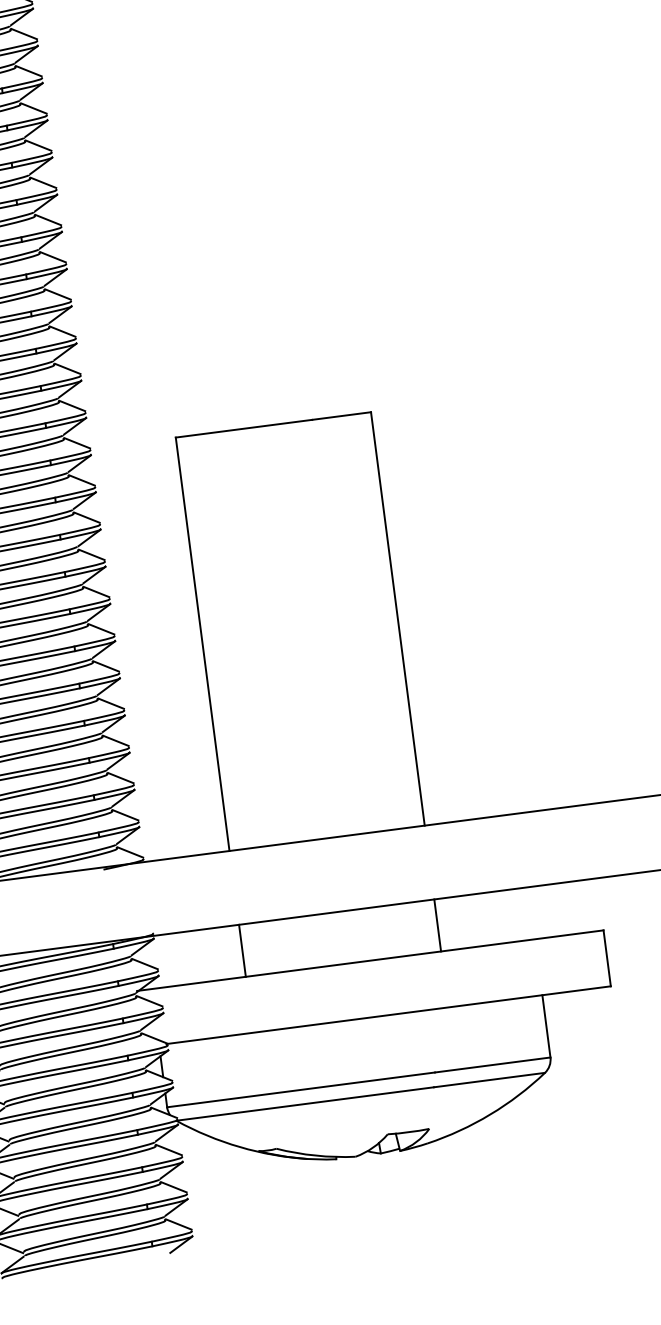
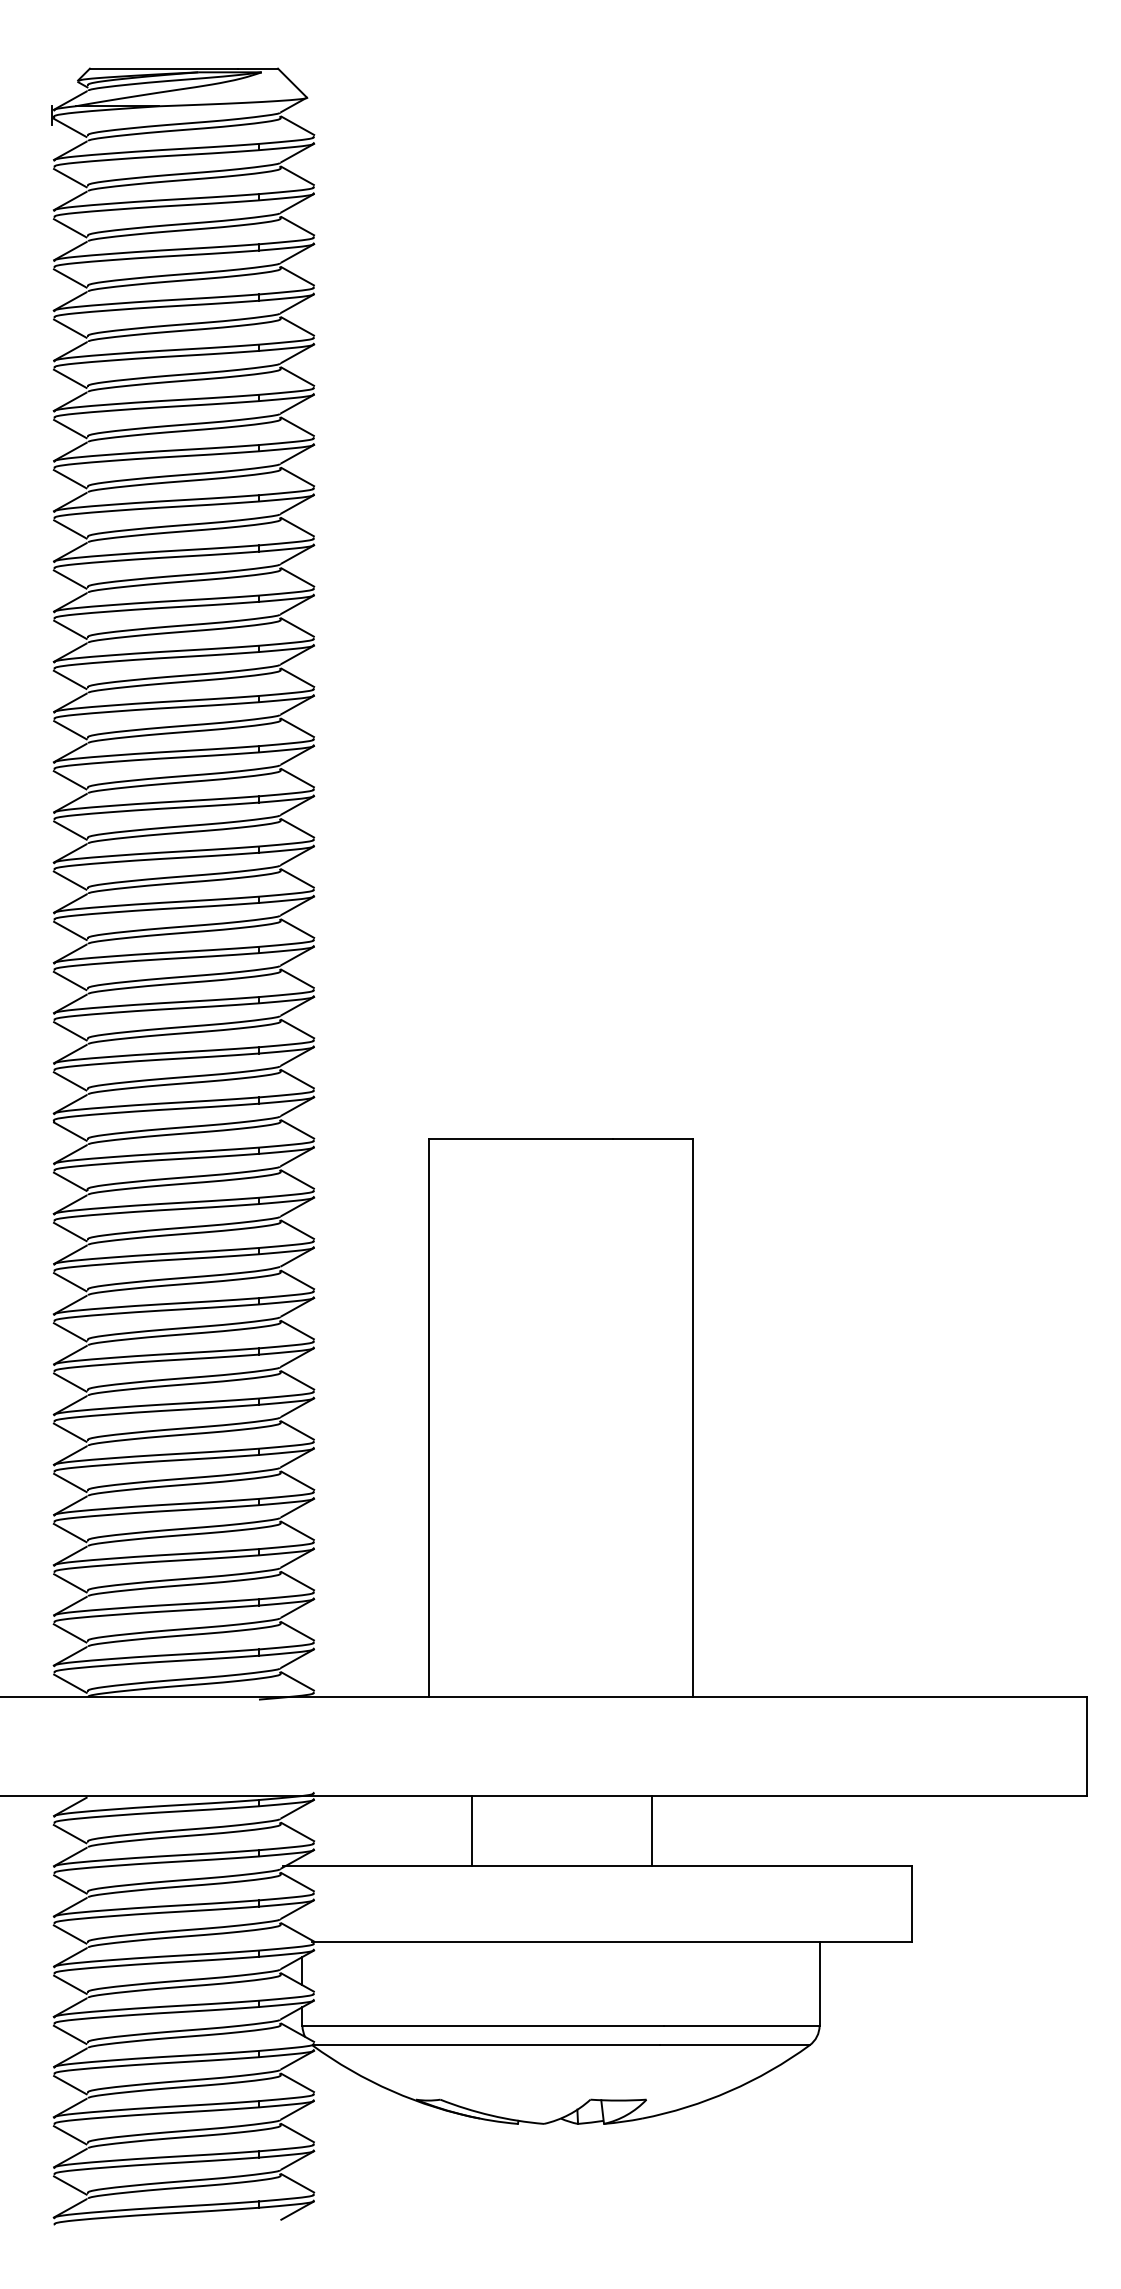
line: (437, 925) -> (651, 1831), moved
line: (242, 951) -> (472, 1831), moved

